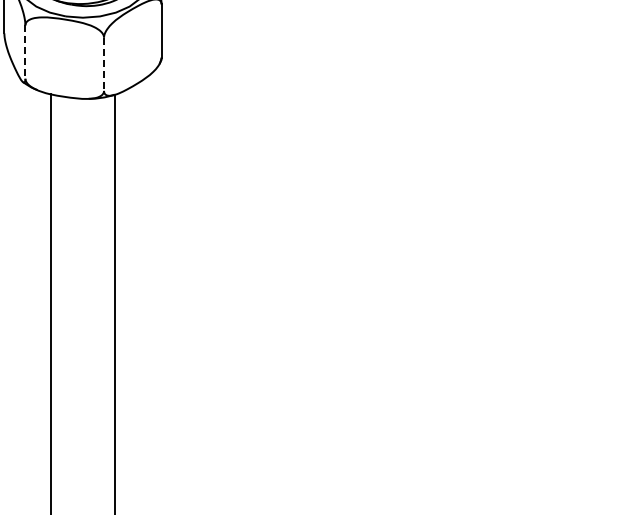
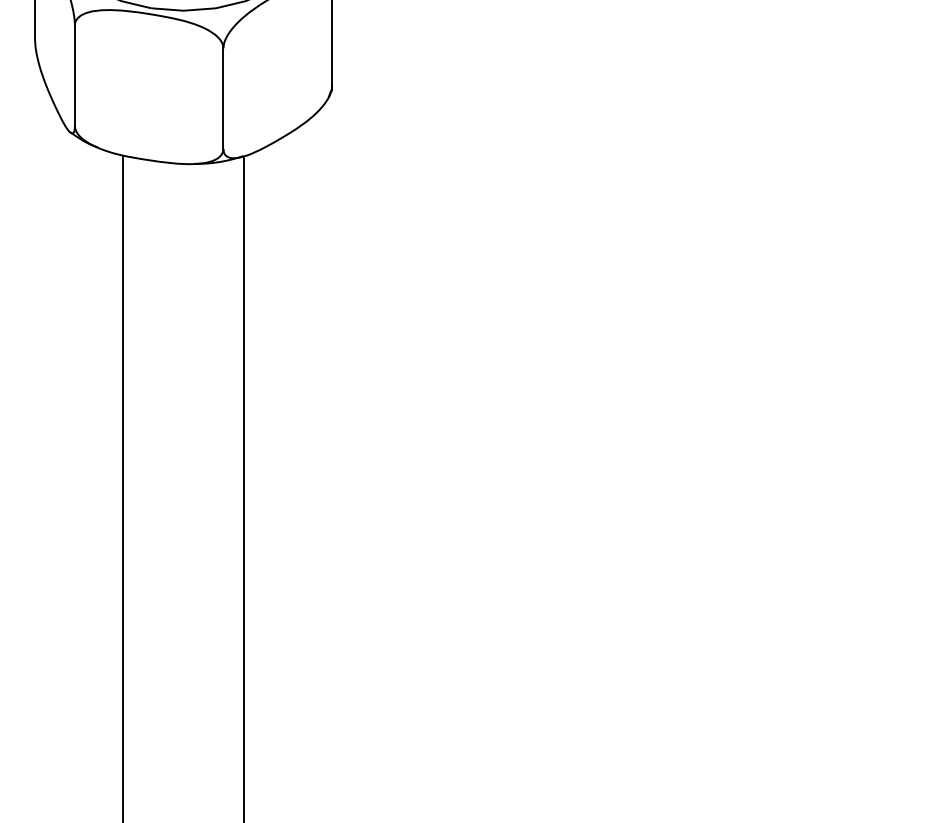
line: (25, 52) -> (75, 76), dashed -> solid
line: (104, 64) -> (224, 99), dashed -> solid

